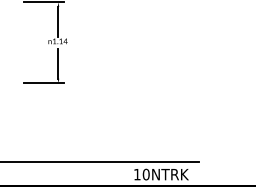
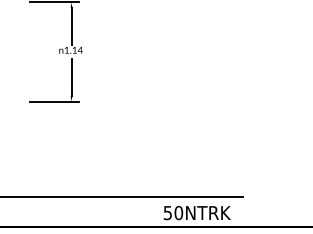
text: (137, 174) -> (167, 213), 10NTRK -> 50NTRK

